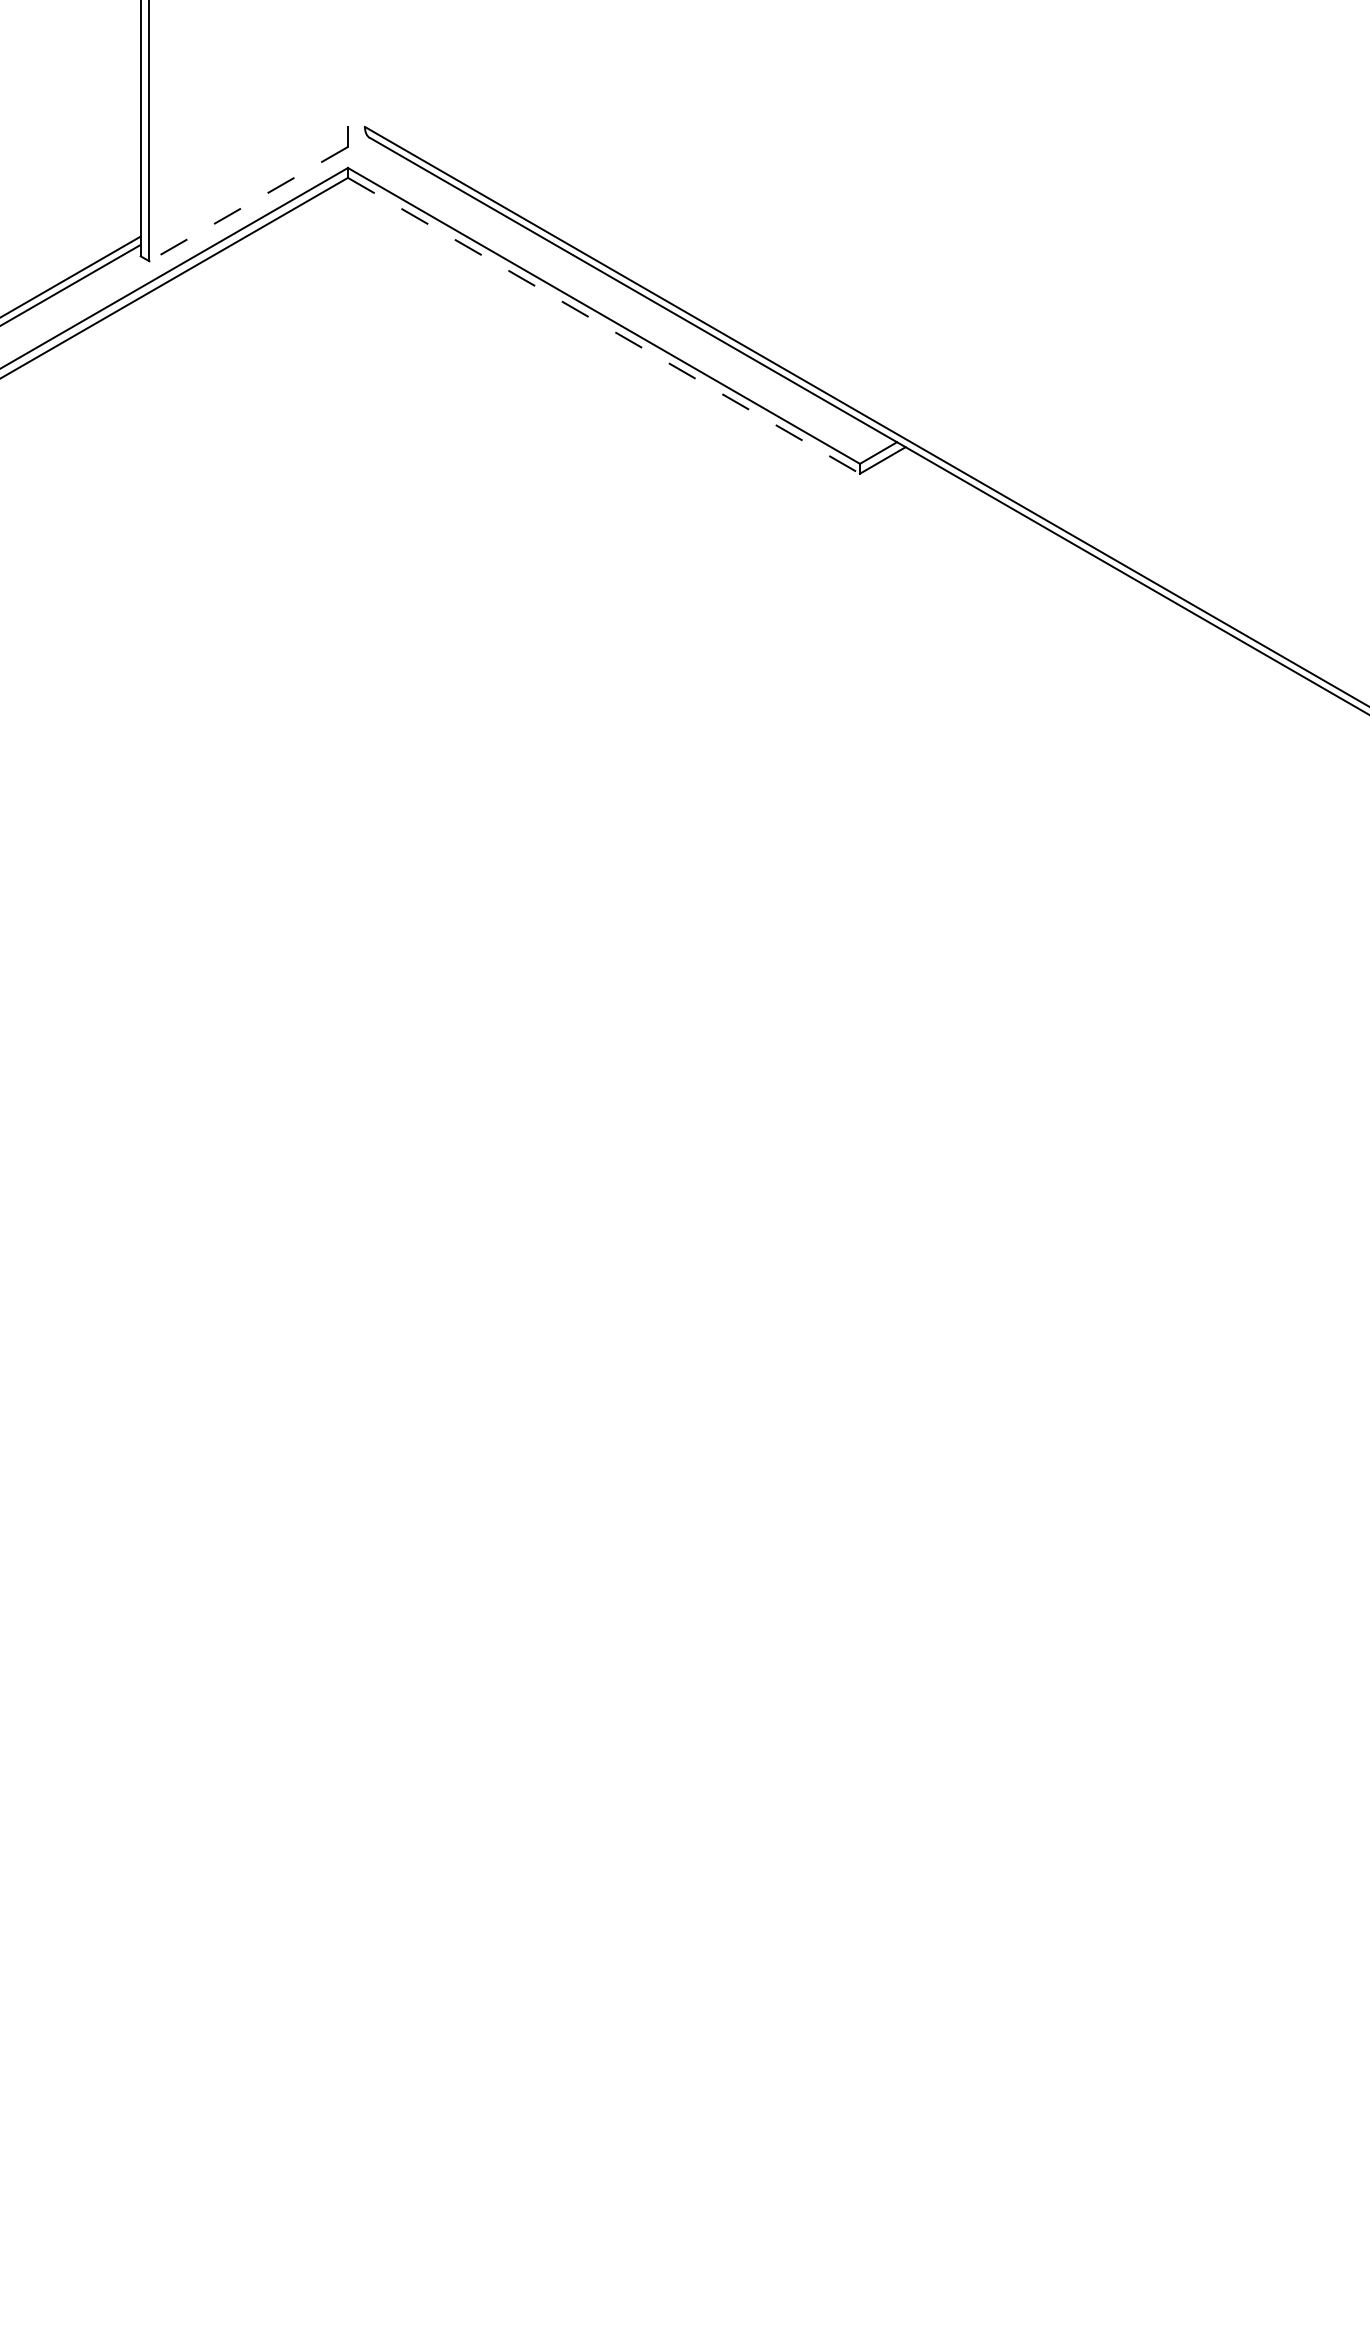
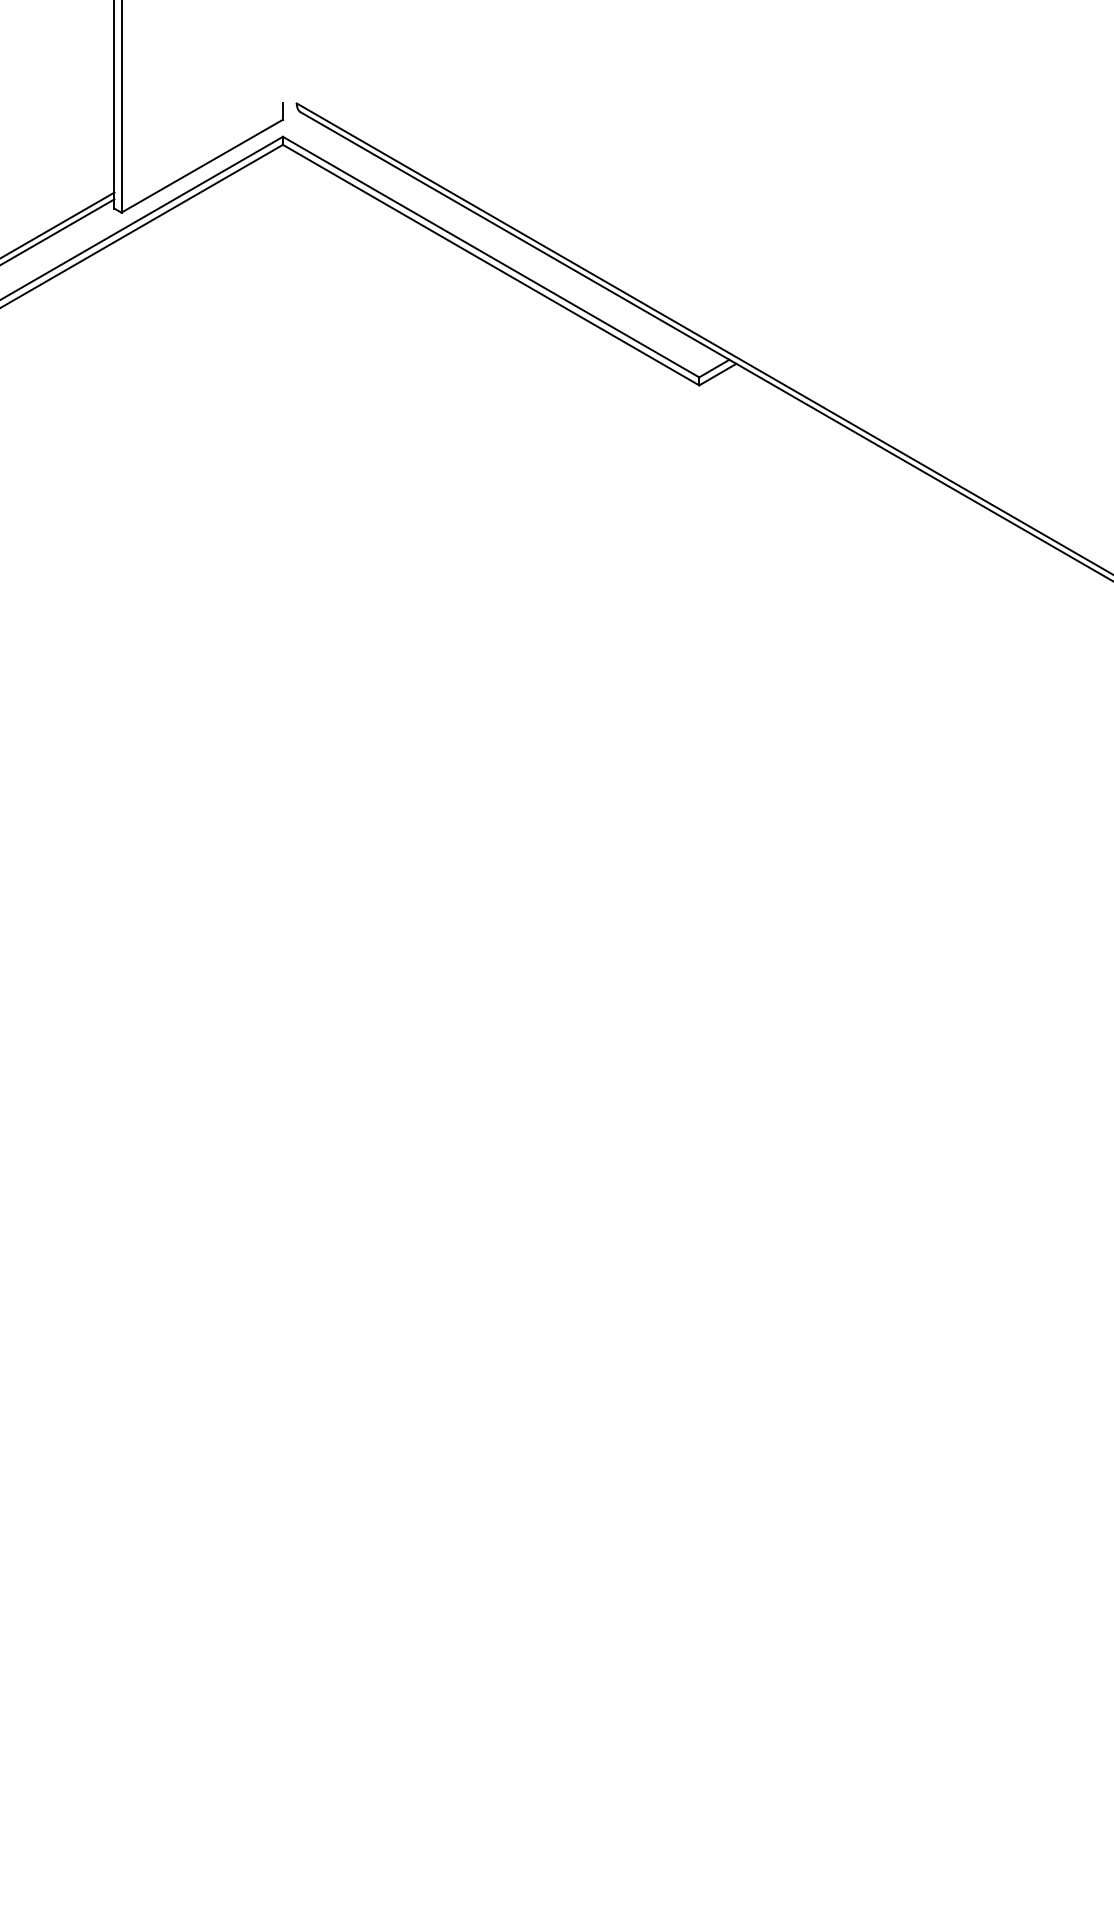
line: (247, 204) -> (201, 166), dashed -> solid
line: (604, 326) -> (491, 265), dashed -> solid

